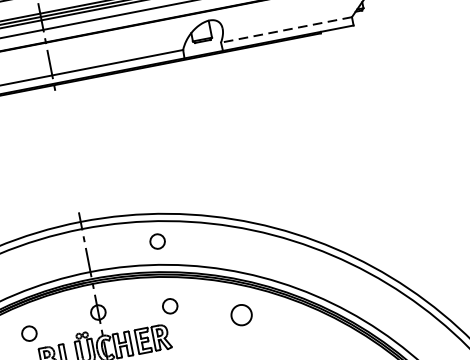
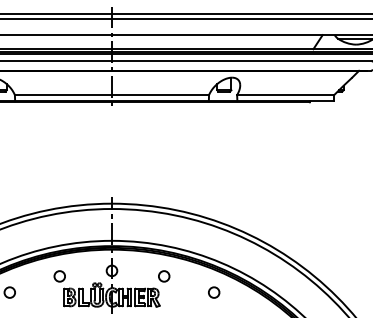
line: (286, 30) -> (285, 95), dashed -> solid
circle: (158, 241) -> (164, 228), removed
circle: (242, 314) -> (214, 292), size x0.71

